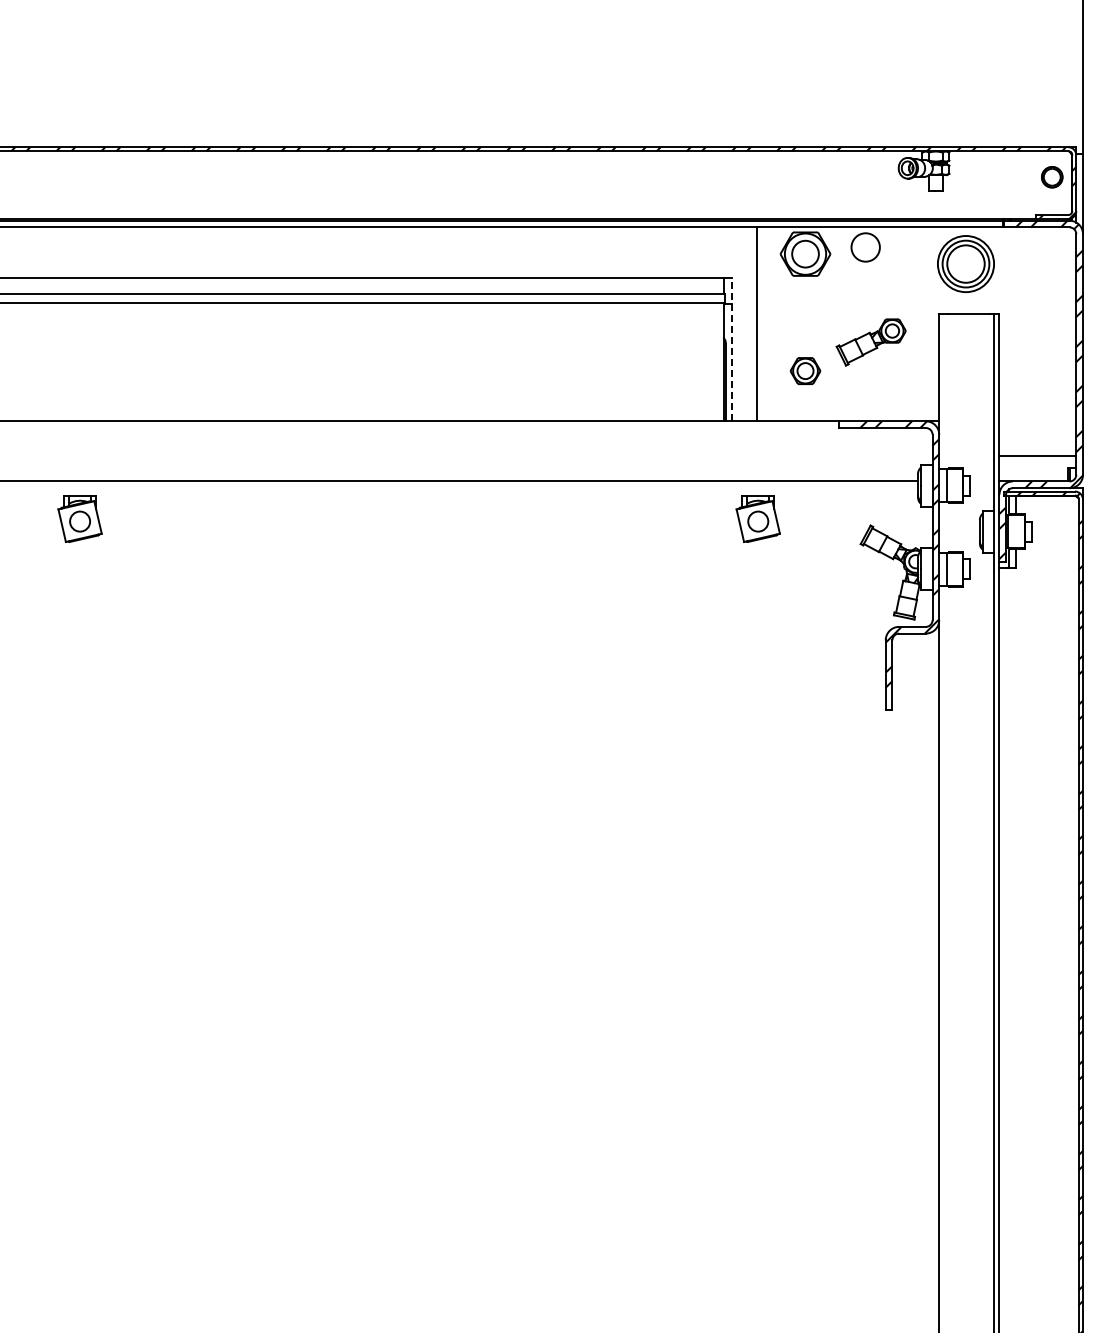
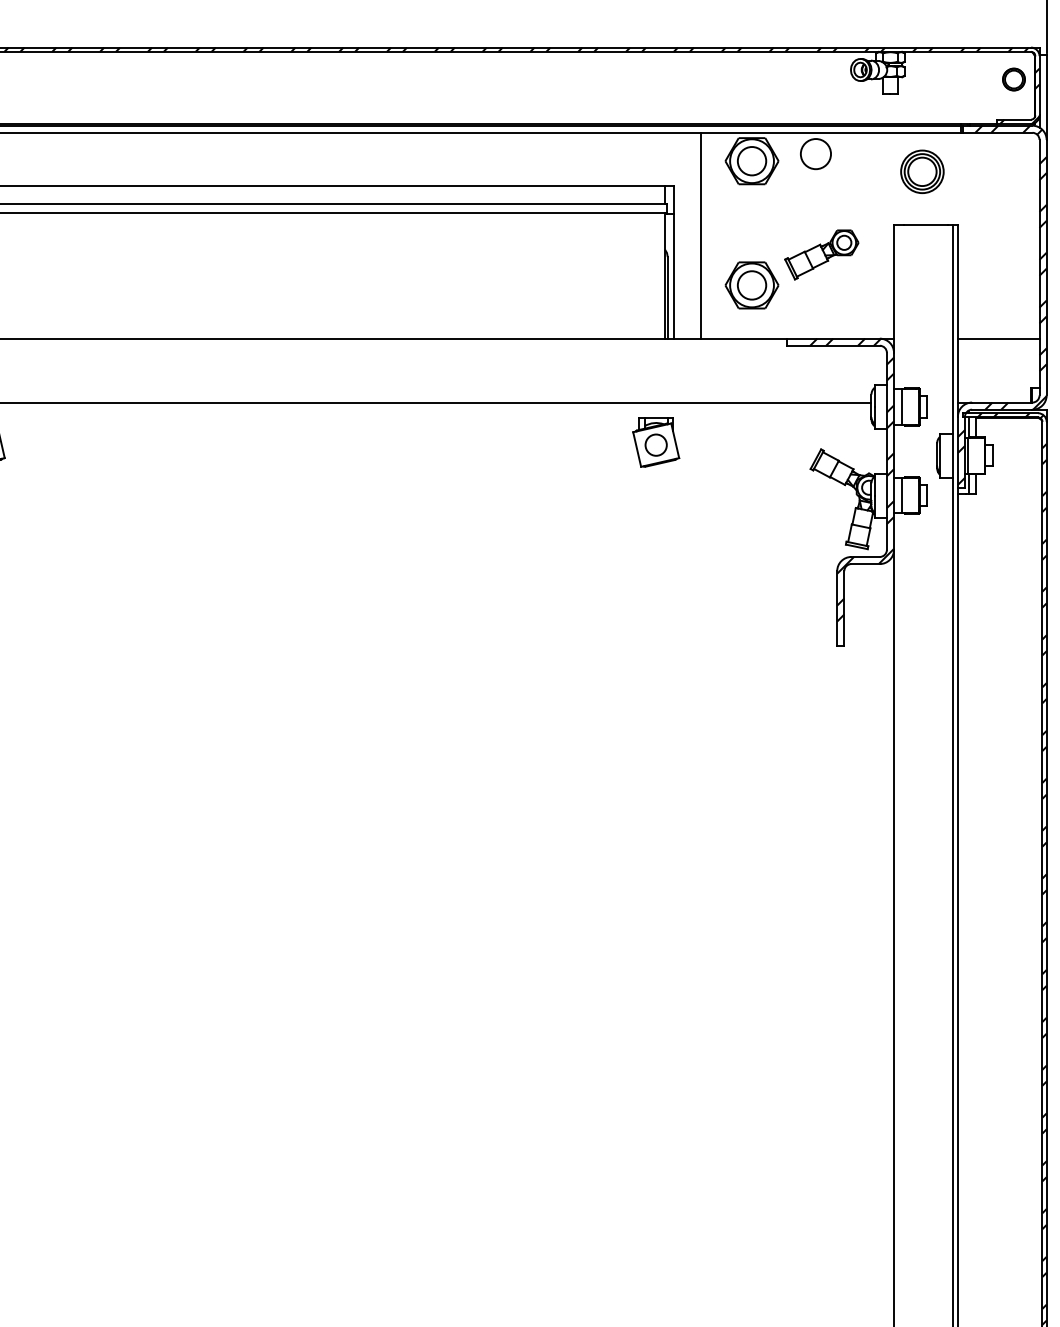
part: (965, 264) -> (921, 172), size x0.71
line: (731, 349) -> (673, 262), dashed -> solid
part: (805, 370) -> (752, 284), size x1.67
line: (1037, 456) -> (998, 338), moved
part: (757, 518) -> (655, 441), moved

